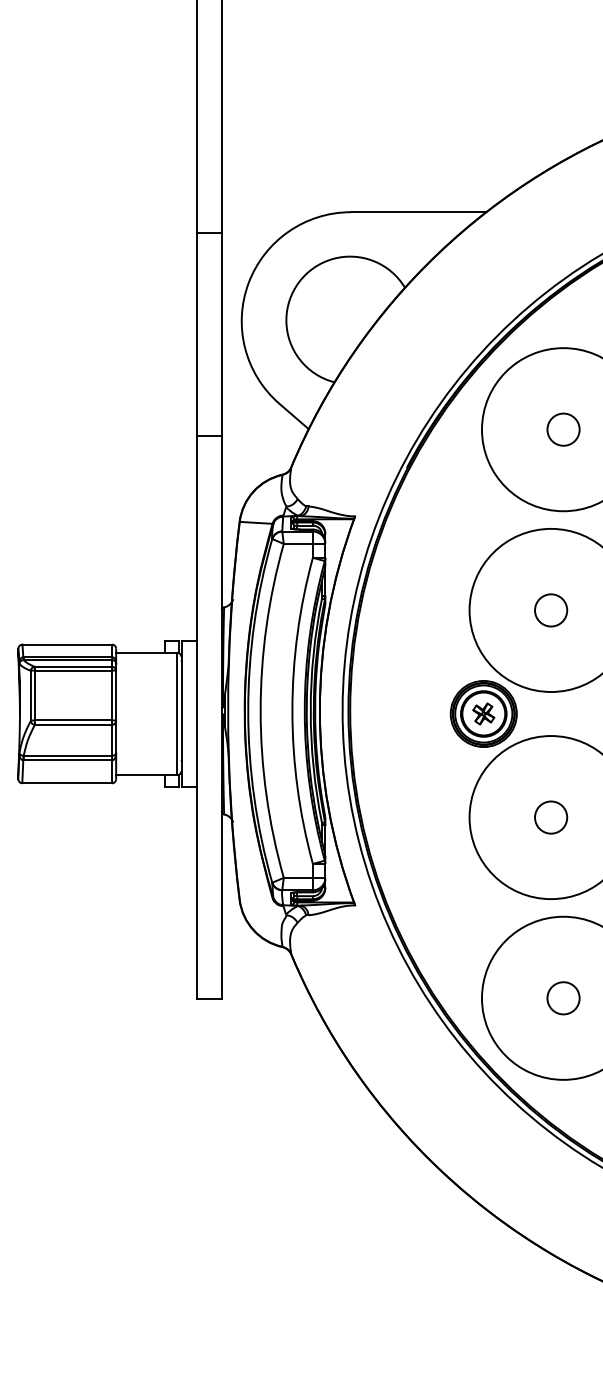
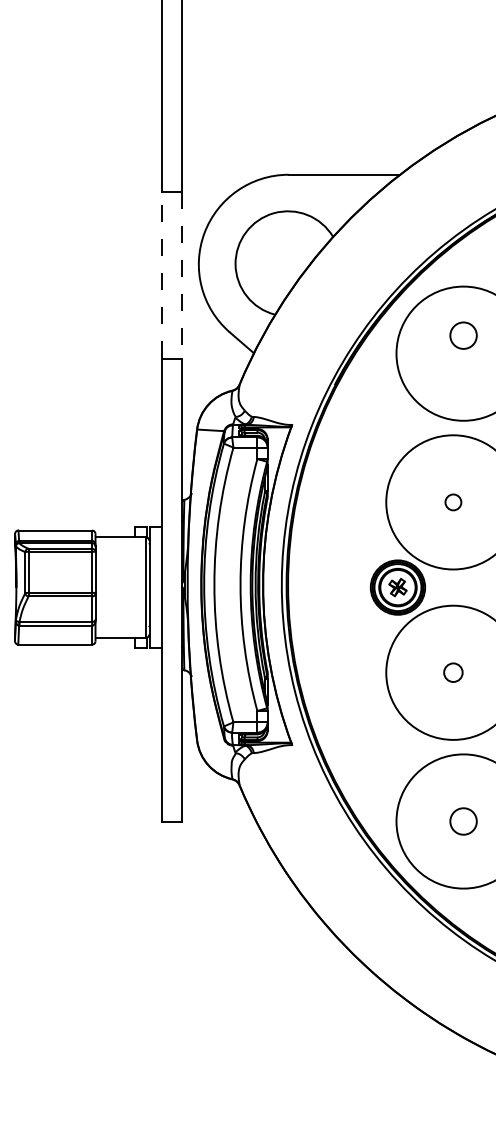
line: (196, 333) -> (161, 274), solid -> dashed
line: (221, 334) -> (182, 275), solid -> dashed
circle: (563, 429) -> (463, 335), moved
circle: (551, 610) -> (453, 502), size x0.6
circle: (551, 817) -> (453, 672), size x0.7

